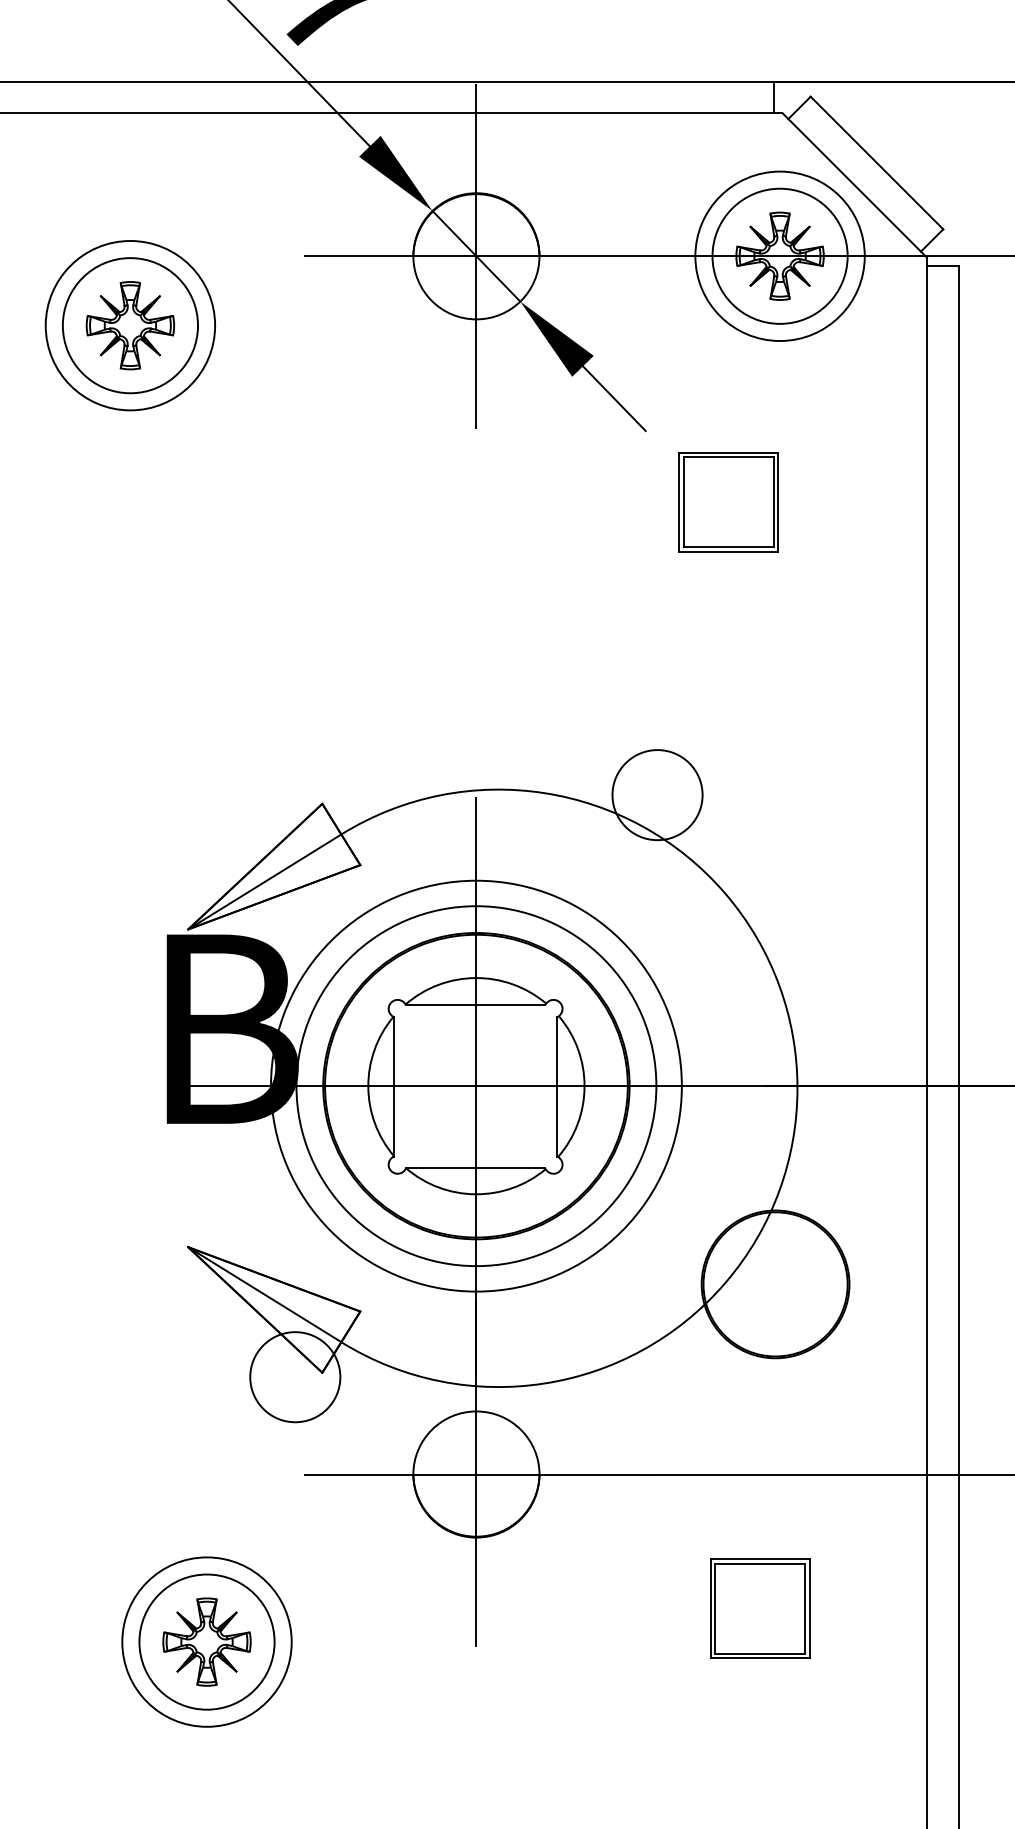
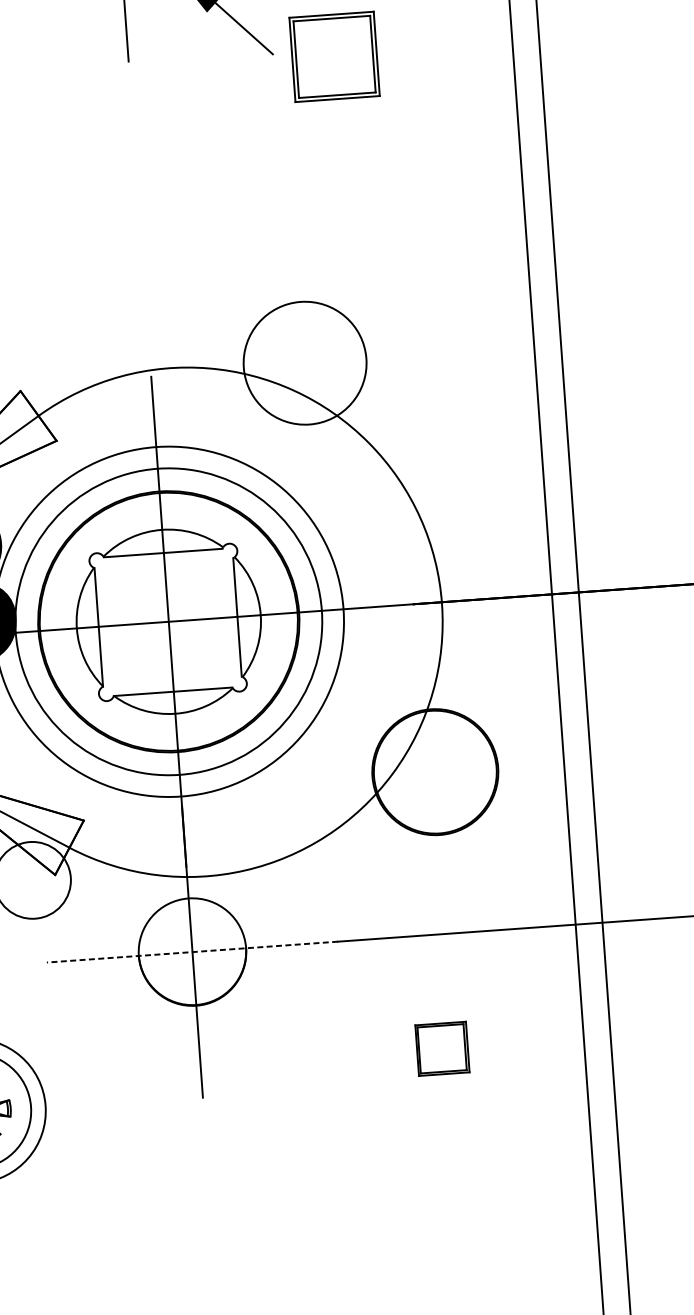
part: (728, 502) -> (334, 57), moved
circle: (657, 795) -> (305, 363), size x1.6
line: (475, 1474) -> (191, 952), solid -> dashed
part: (760, 1608) -> (442, 1048), size x0.6

